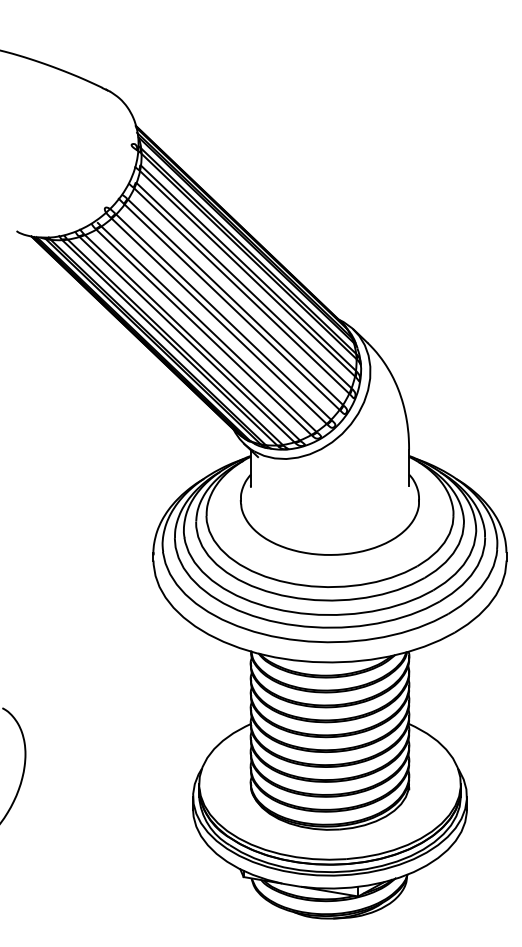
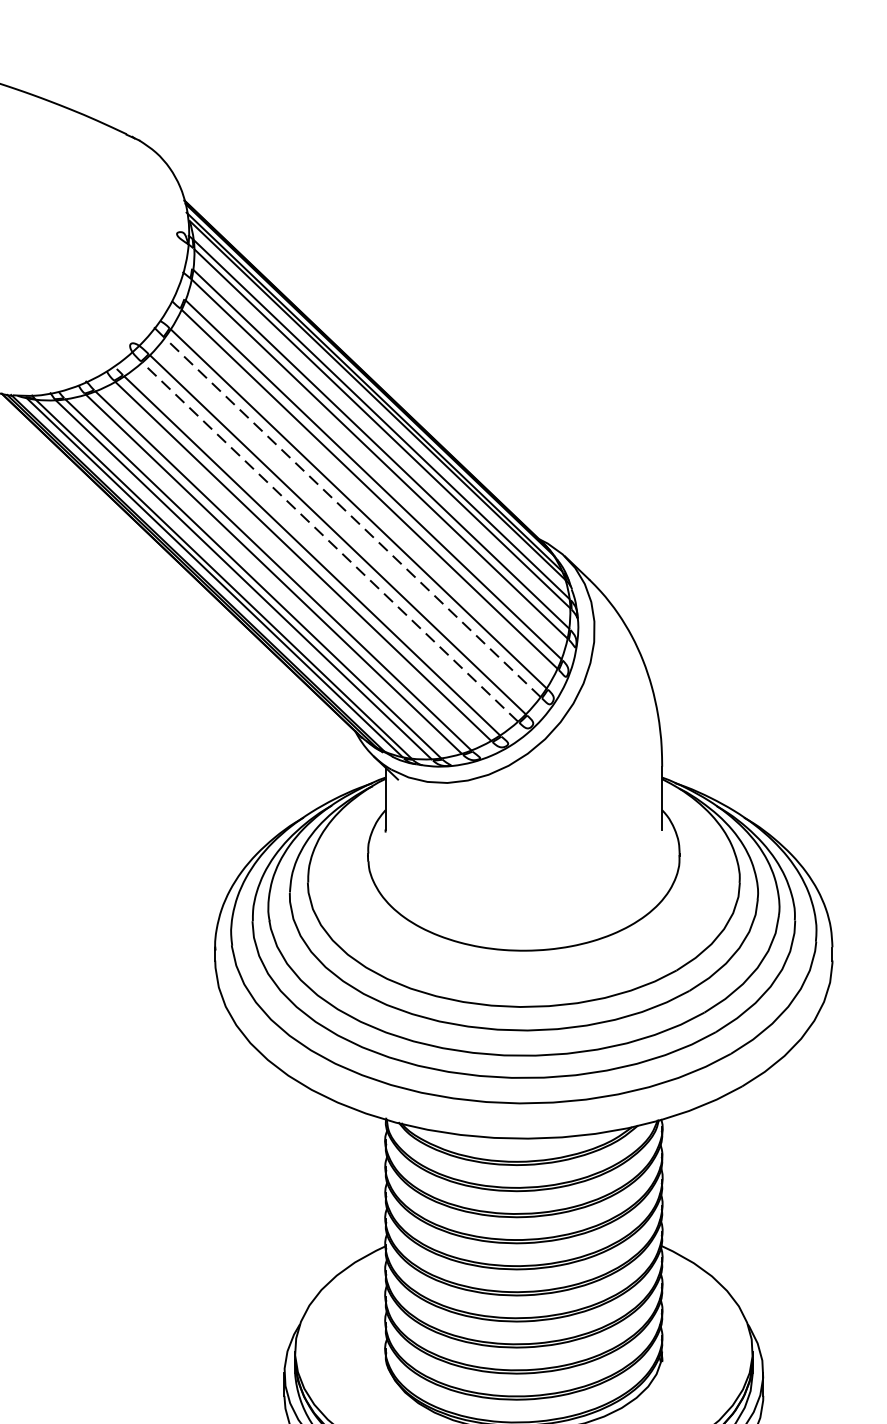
line: (232, 307) -> (353, 518), solid -> dashed
line: (219, 321) -> (330, 542), solid -> dashed

